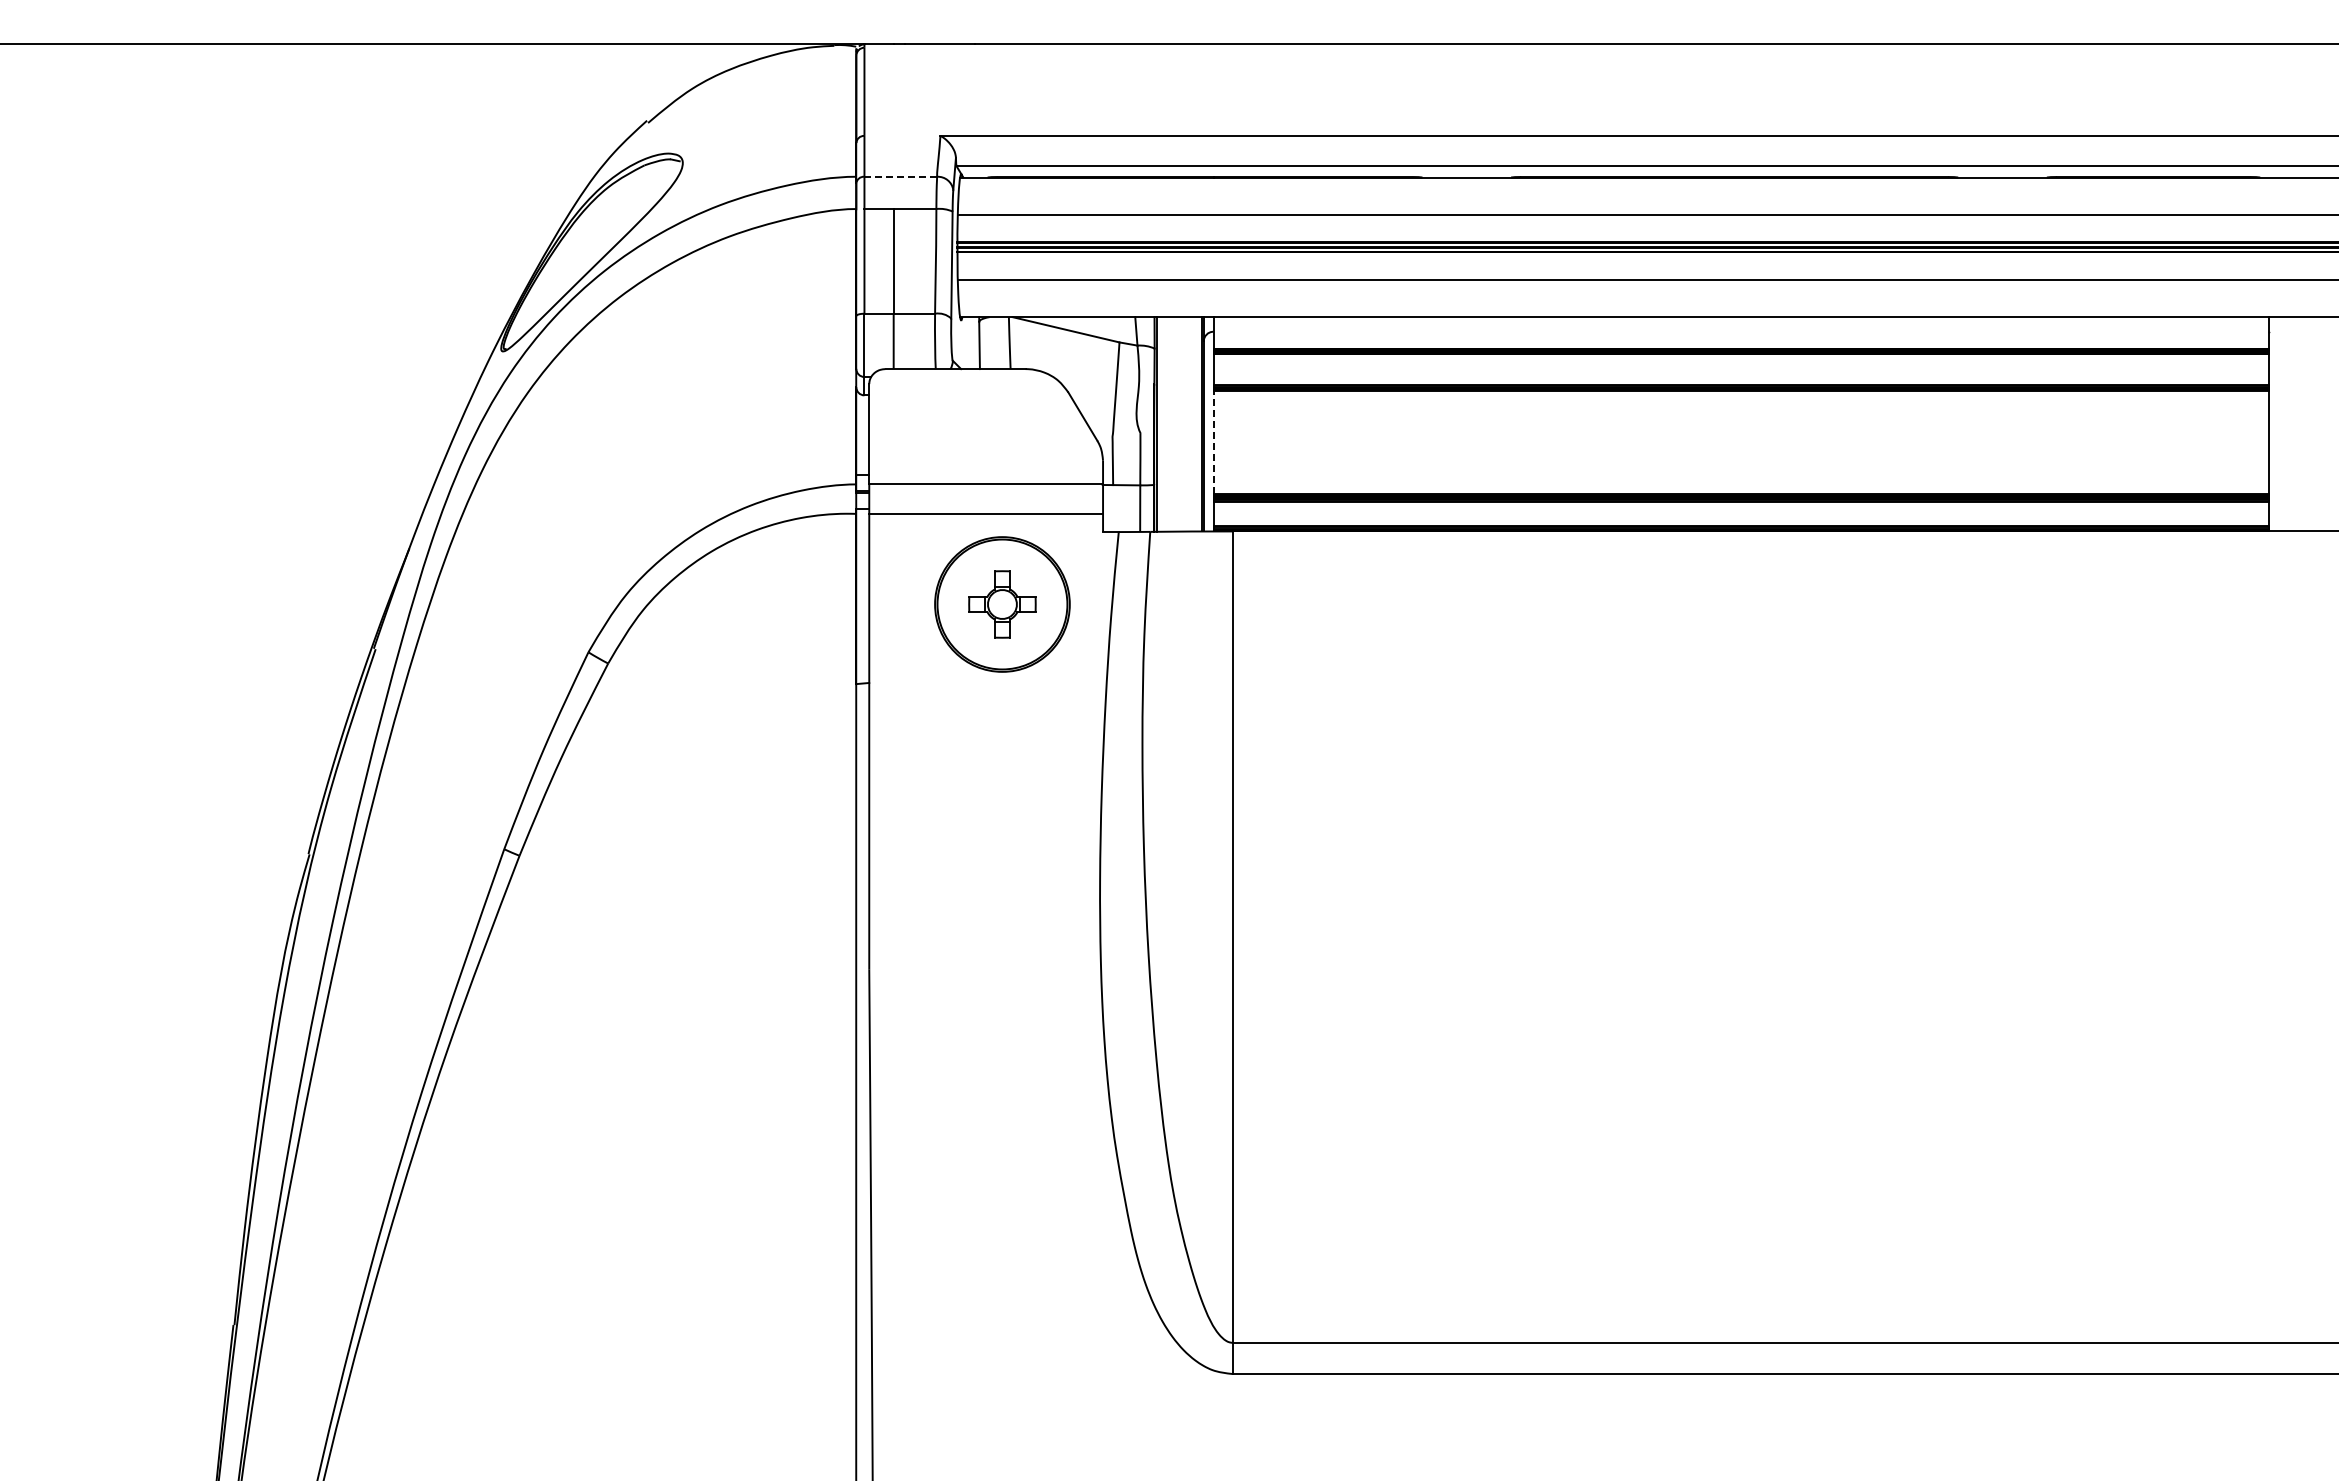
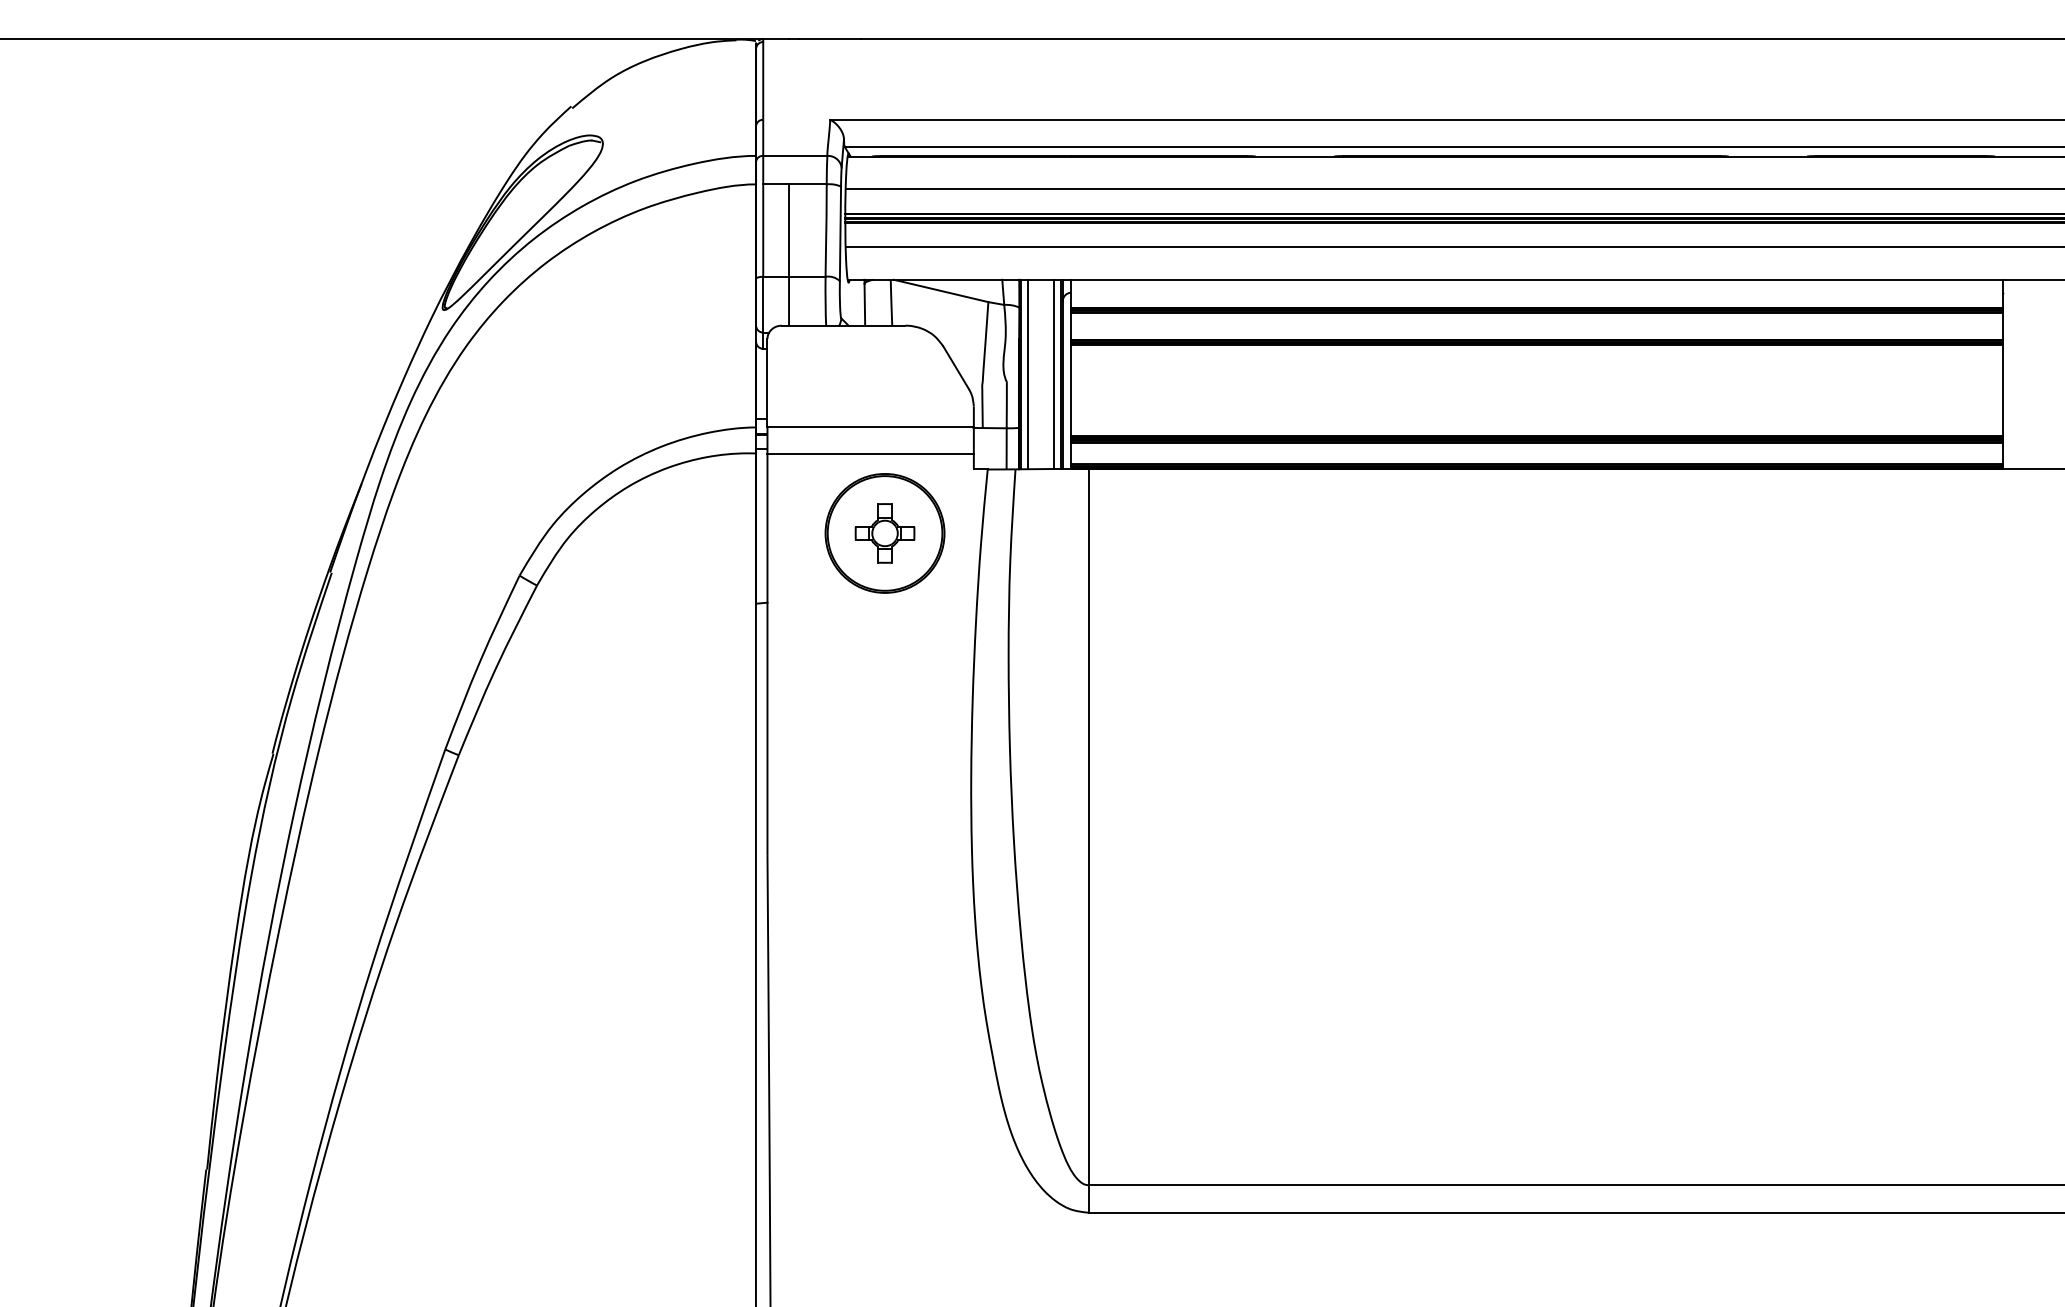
line: (900, 176) -> (795, 155), dashed -> solid
line: (1164, 424) -> (1028, 374), added
line: (1194, 424) -> (1054, 374), added
line: (1213, 442) -> (1071, 390), dashed -> solid

